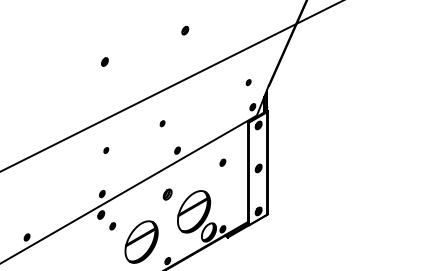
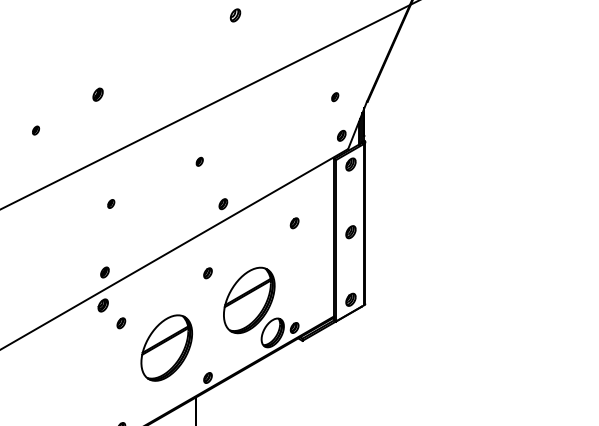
part: (104, 61) -> (97, 93), moved
part: (58, 103) -> (36, 130), added
part: (167, 194) -> (207, 273), size x0.62

